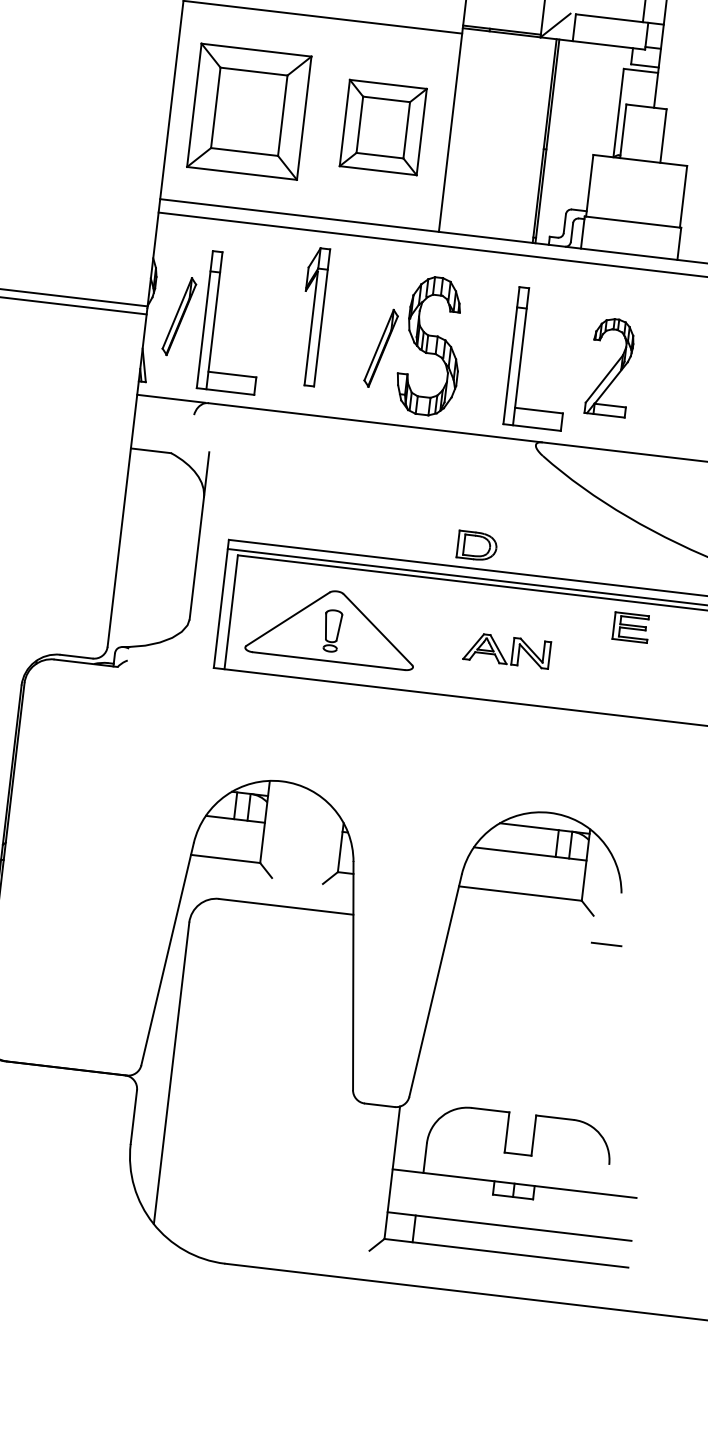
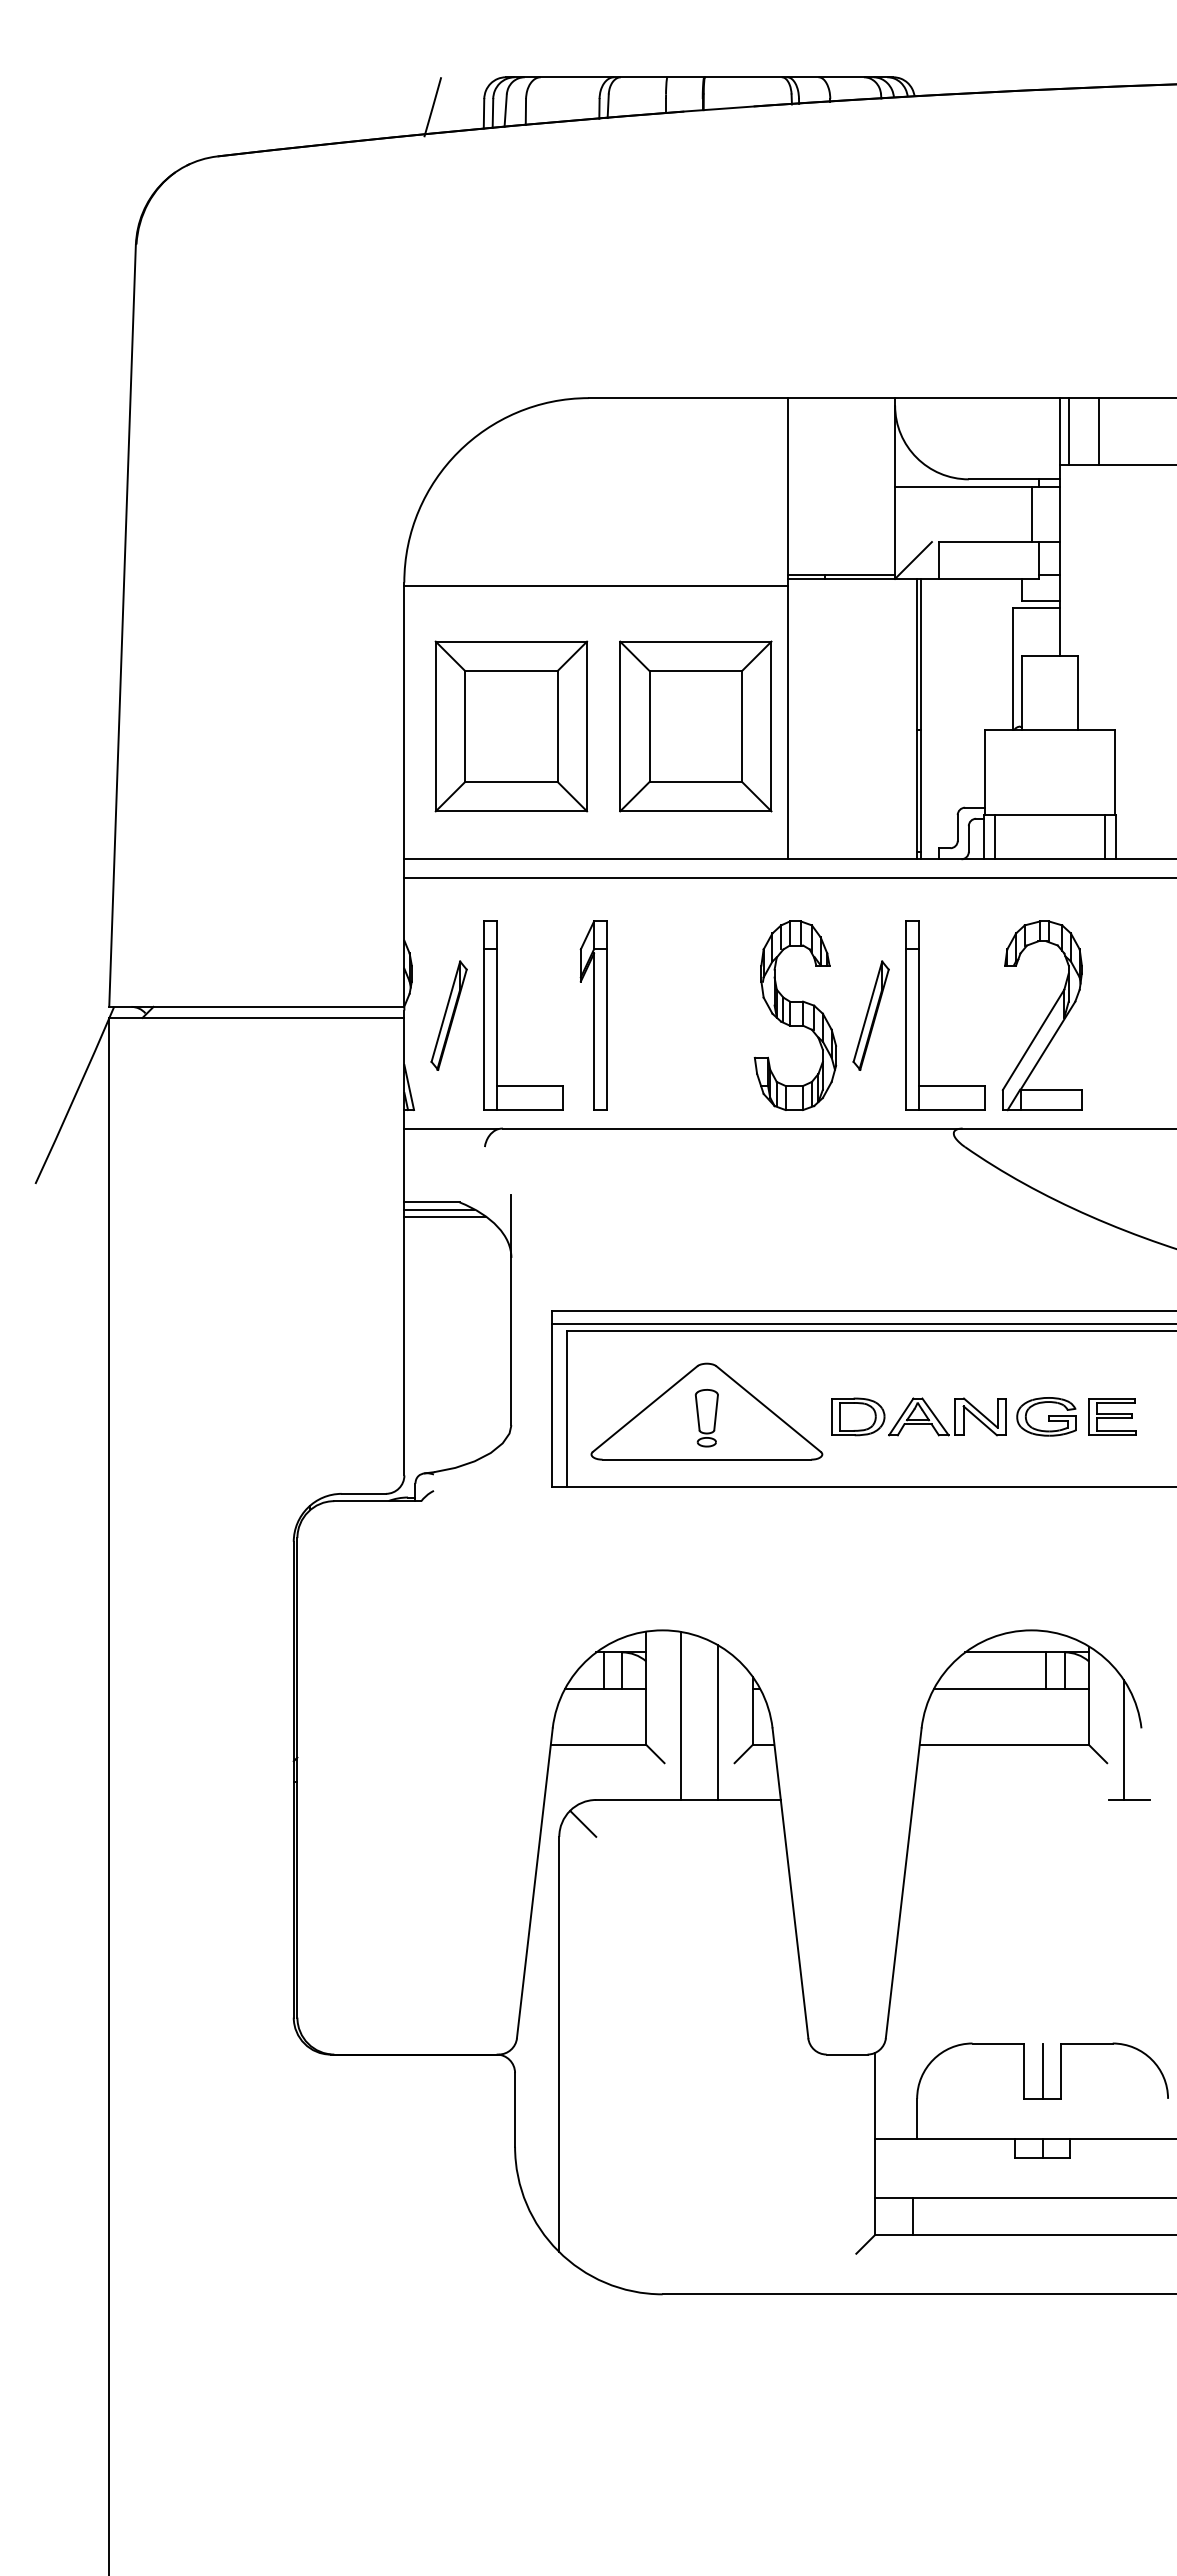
part: (383, 127) -> (695, 726), size x1.43
line: (590, 233) -> (994, 837), added
line: (671, 243) -> (1105, 837), added
part: (312, 316) -> (593, 1015), moved
part: (380, 348) -> (870, 1015), moved
part: (609, 367) -> (1041, 1015), size x1.43
line: (155, 456) -> (439, 1209), added
line: (158, 462) -> (444, 1217), added
part: (477, 545) -> (858, 1416), moved
part: (631, 627) -> (1112, 1416), moved
part: (579, 658) -> (1046, 1416), added
line: (288, 845) -> (681, 1716), added
line: (314, 852) -> (717, 1722), added
line: (607, 900) -> (1123, 1740), added
line: (208, 914) -> (583, 1823), added
line: (520, 1133) -> (1042, 2070), added

